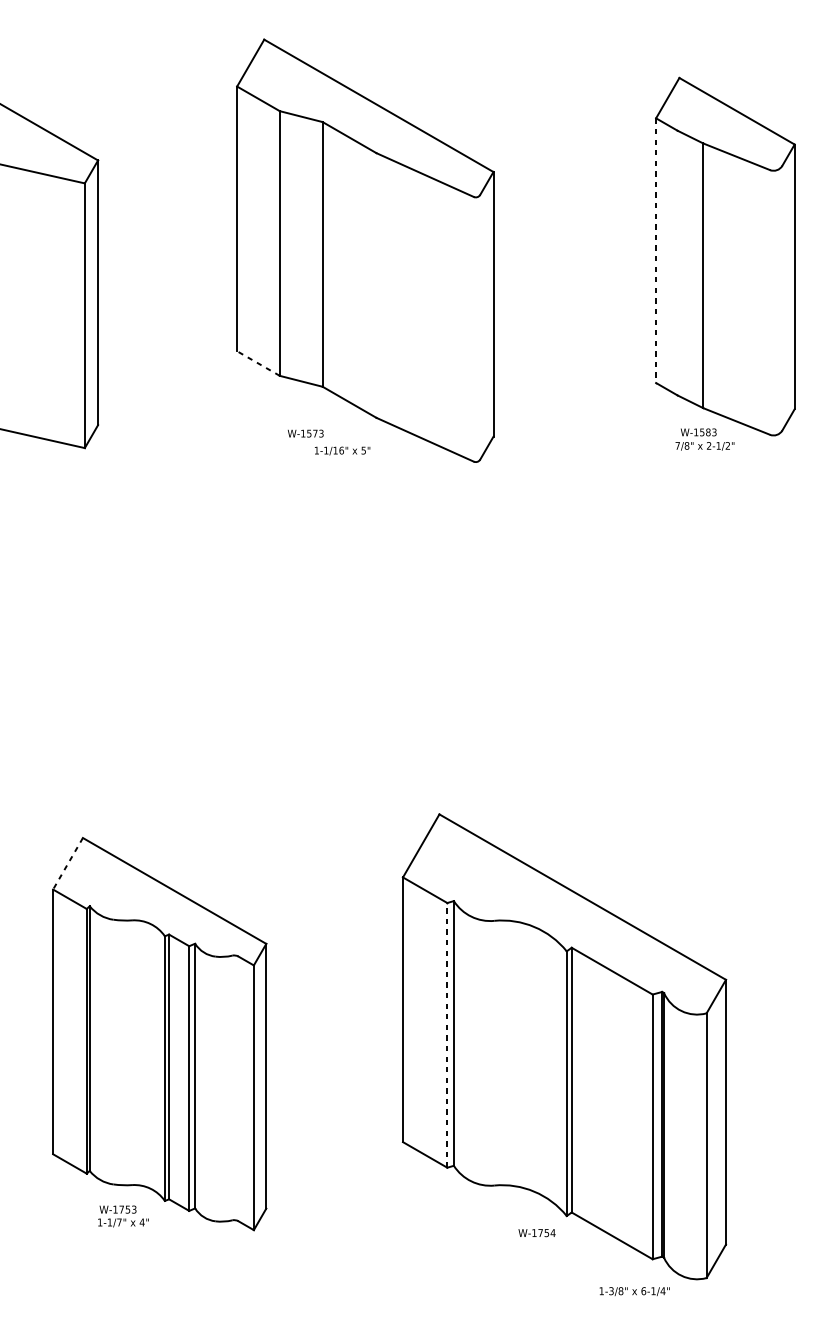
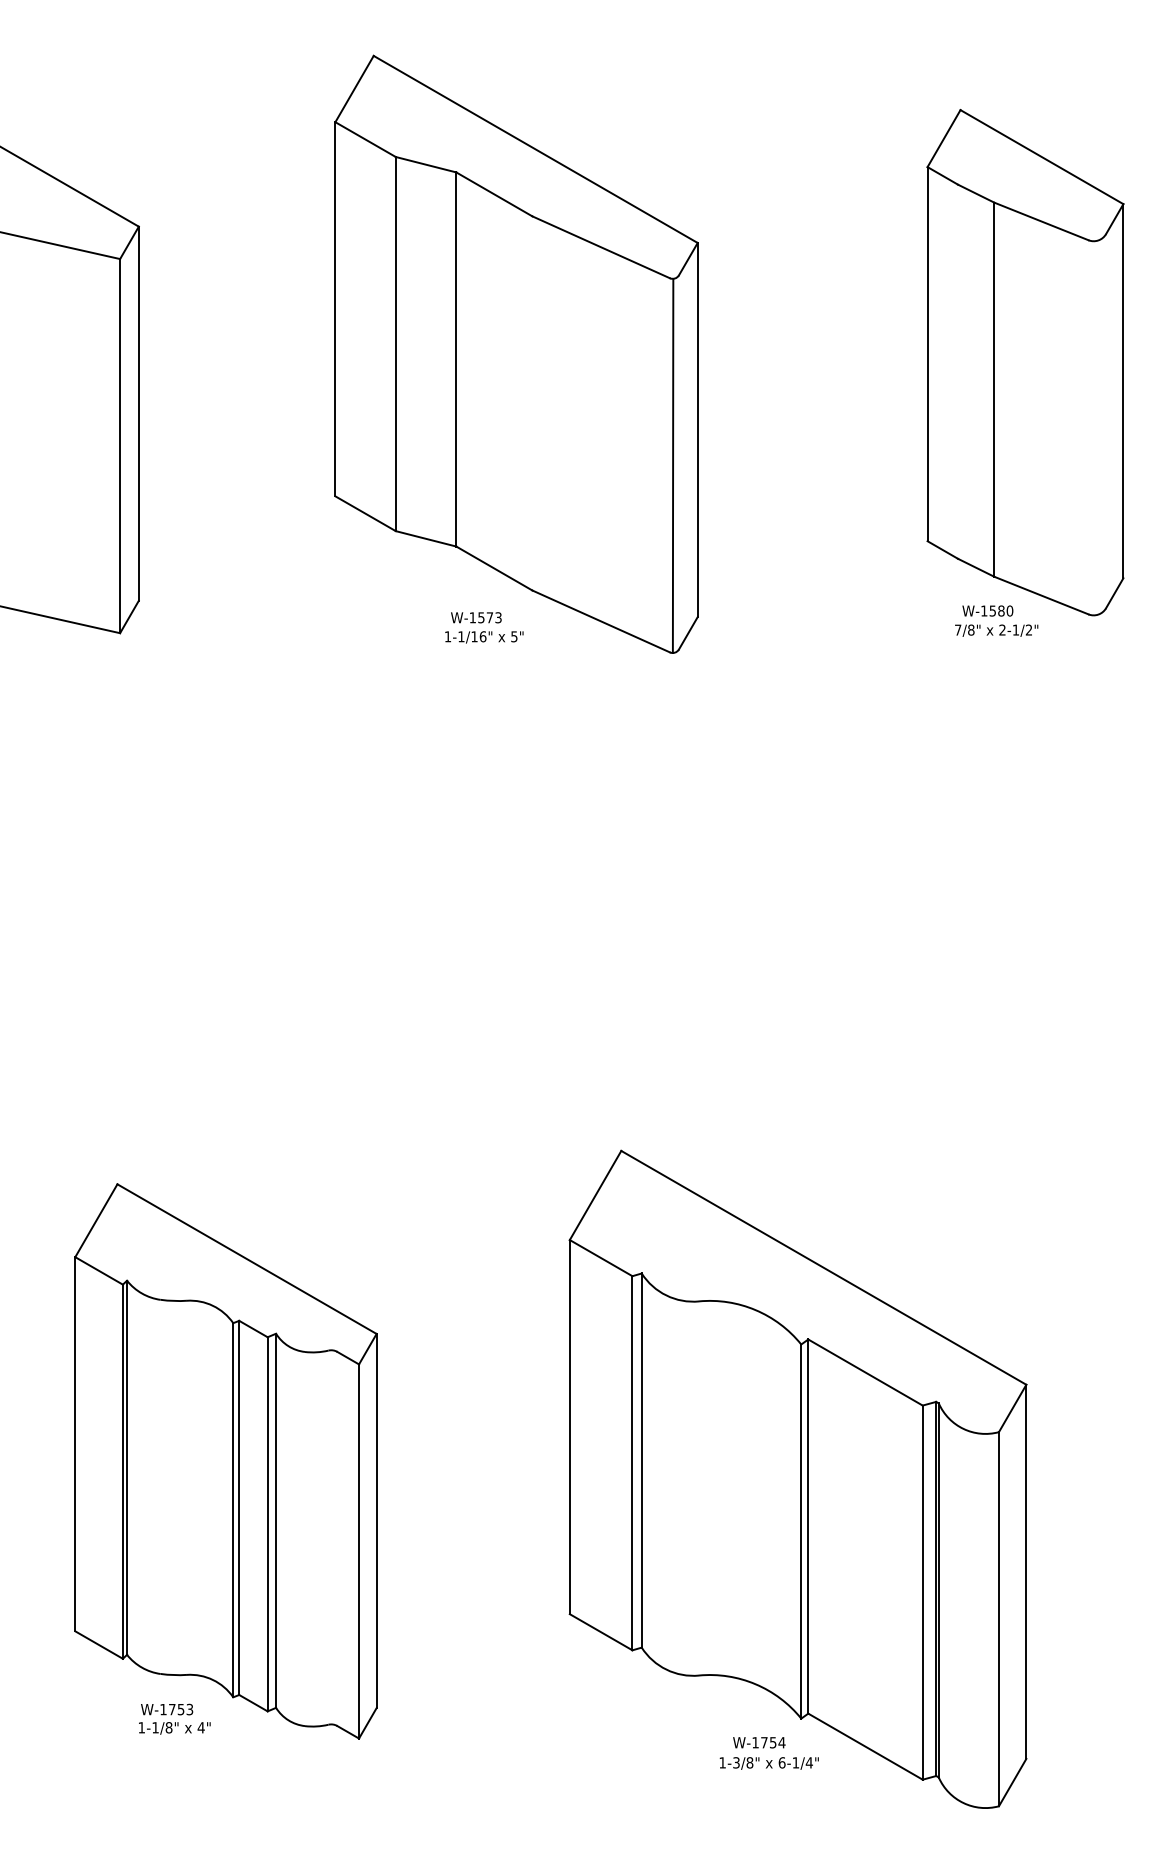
line: (656, 250) -> (927, 354), dashed -> solid
line: (475, 329) -> (672, 465), added
line: (258, 363) -> (365, 513), dashed -> solid
text: (714, 432) -> (1009, 610), W-1583 -> W-1580
text: (305, 433) -> (476, 617), moved
line: (68, 864) -> (96, 1221), dashed -> solid
line: (447, 1034) -> (632, 1462), dashed -> solid
text: (119, 1222) -> (168, 1727), 1-1/7" -> 1-1/8"
text: (634, 1291) -> (768, 1763), moved

